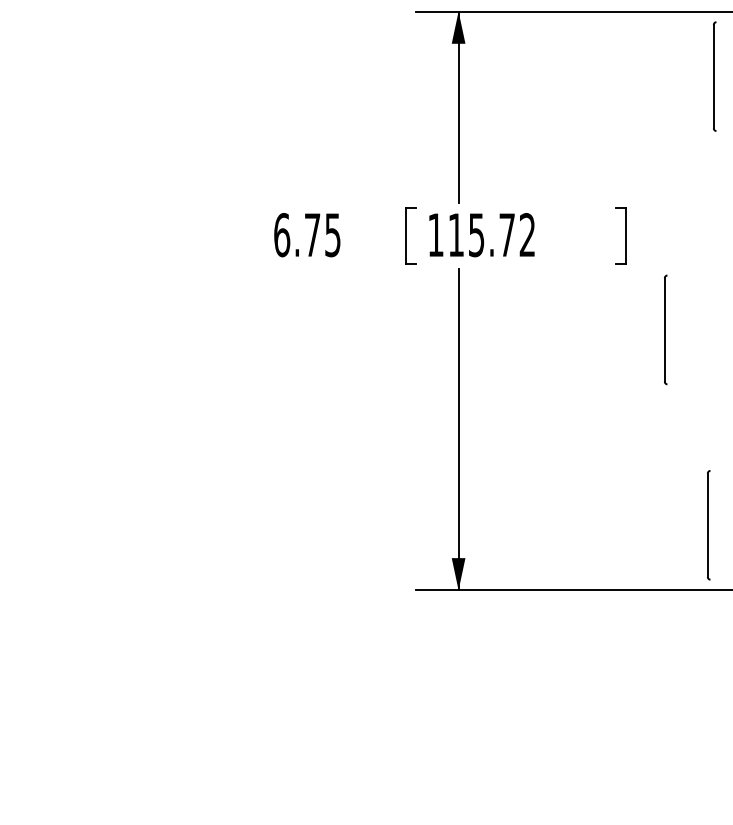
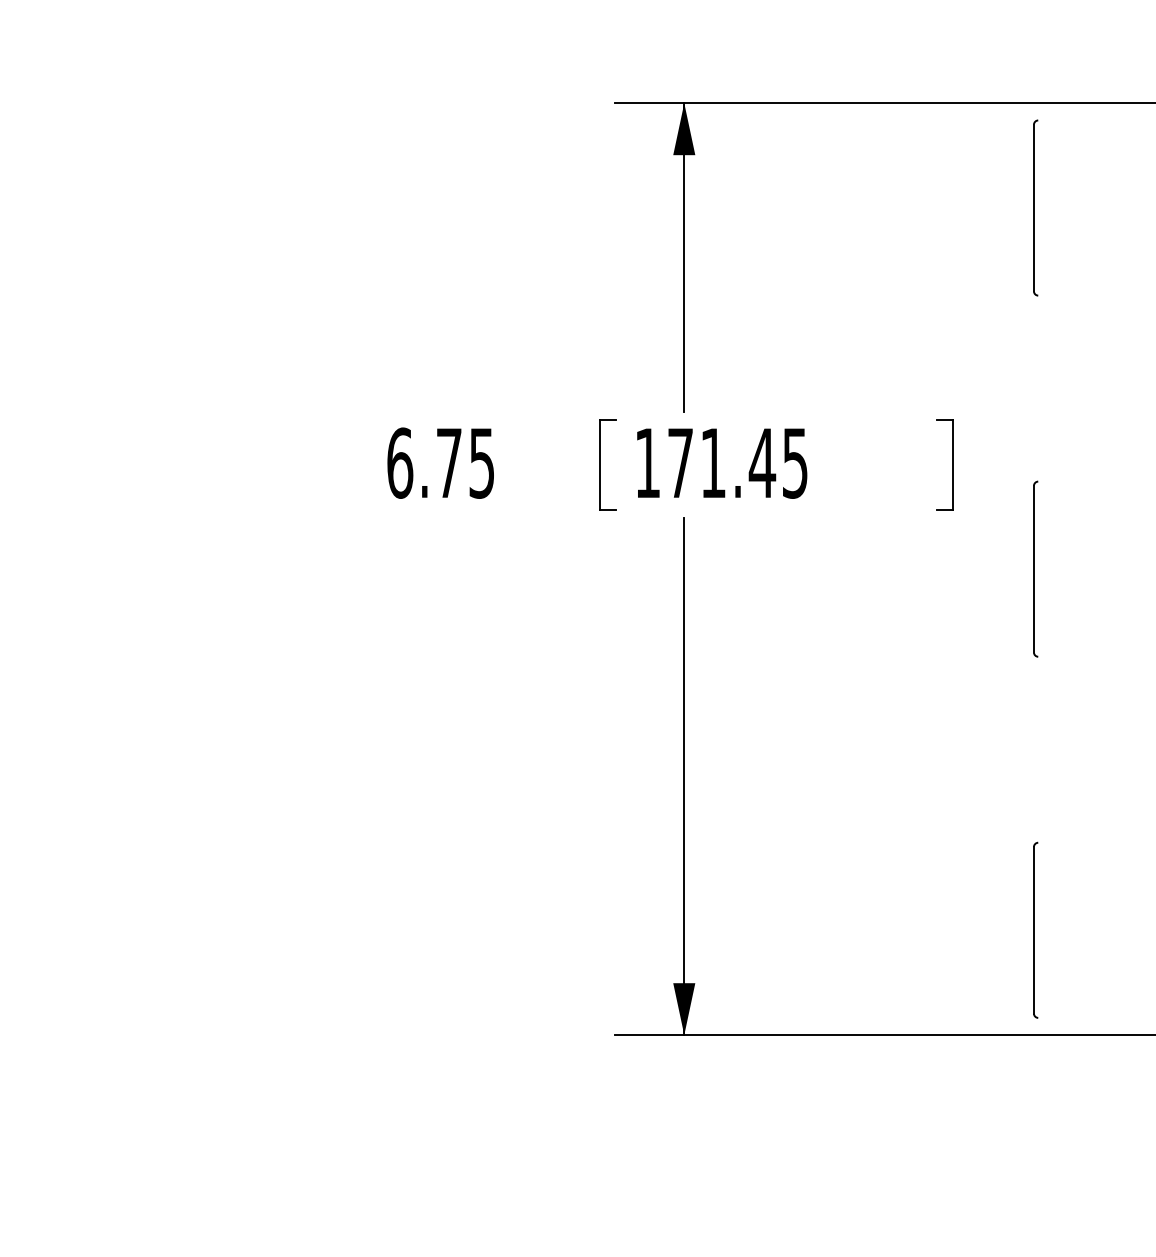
part: (714, 76) -> (1035, 207), moved
text: (491, 235) -> (737, 463), 115.72 -> 171.45
part: (665, 329) -> (1035, 568), moved
part: (708, 525) -> (1035, 930), moved

